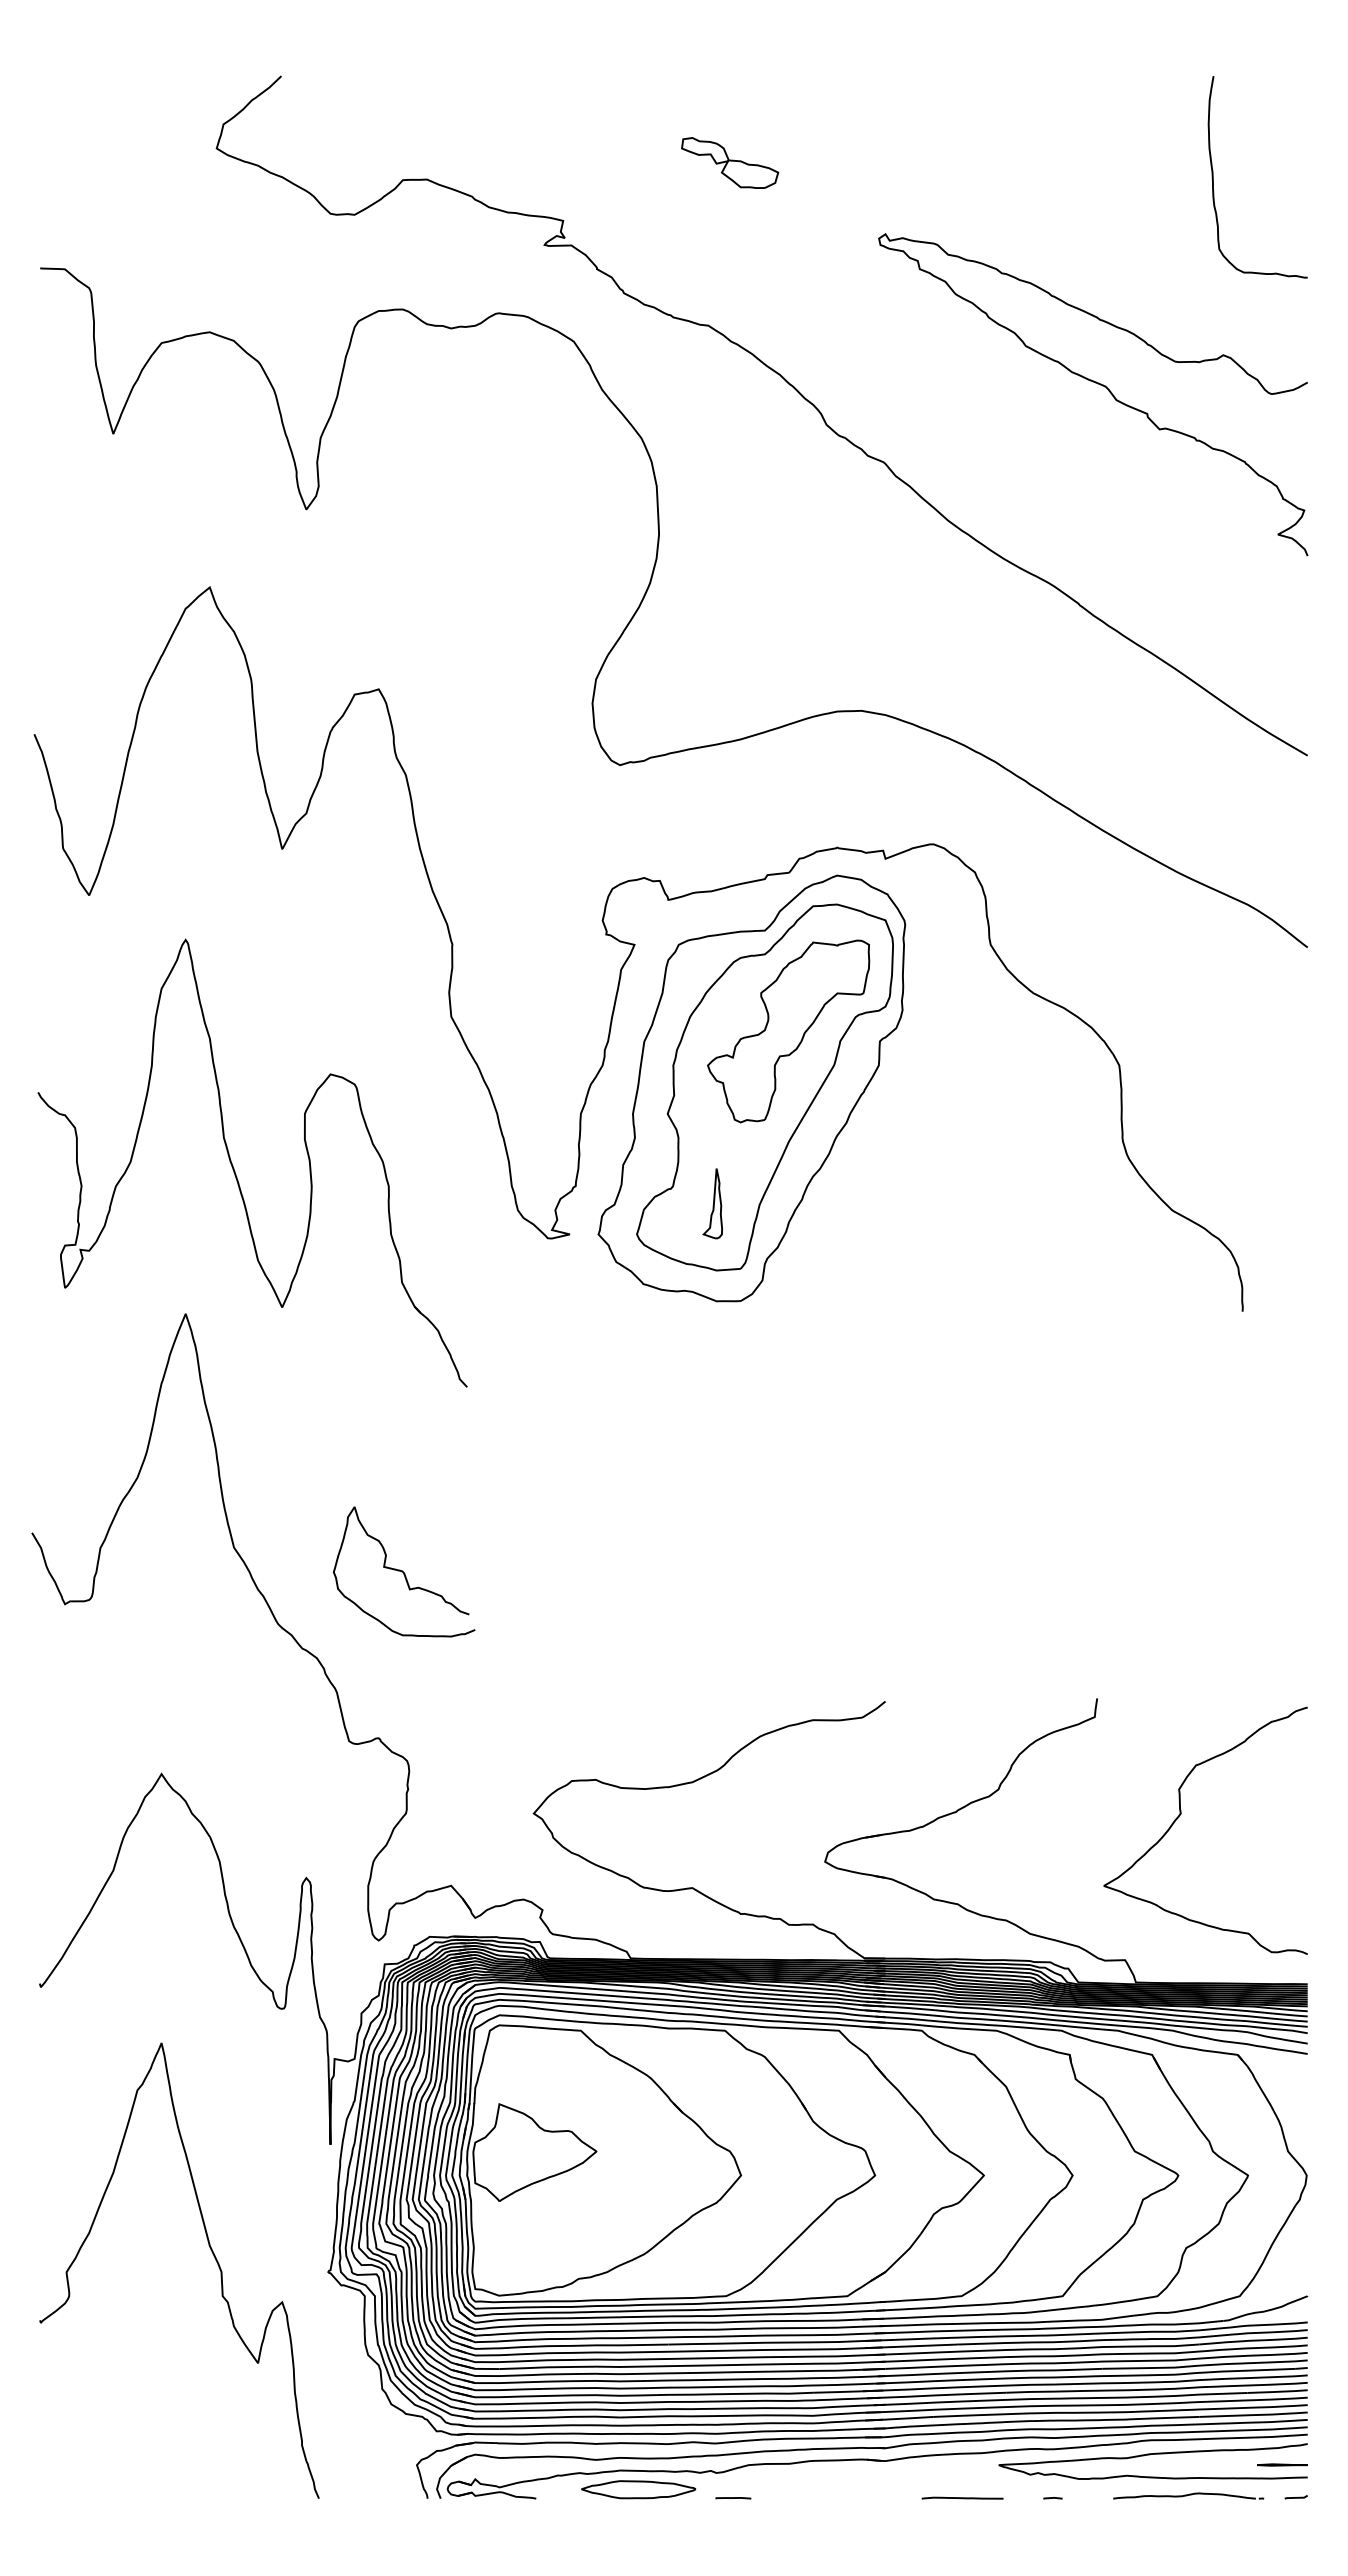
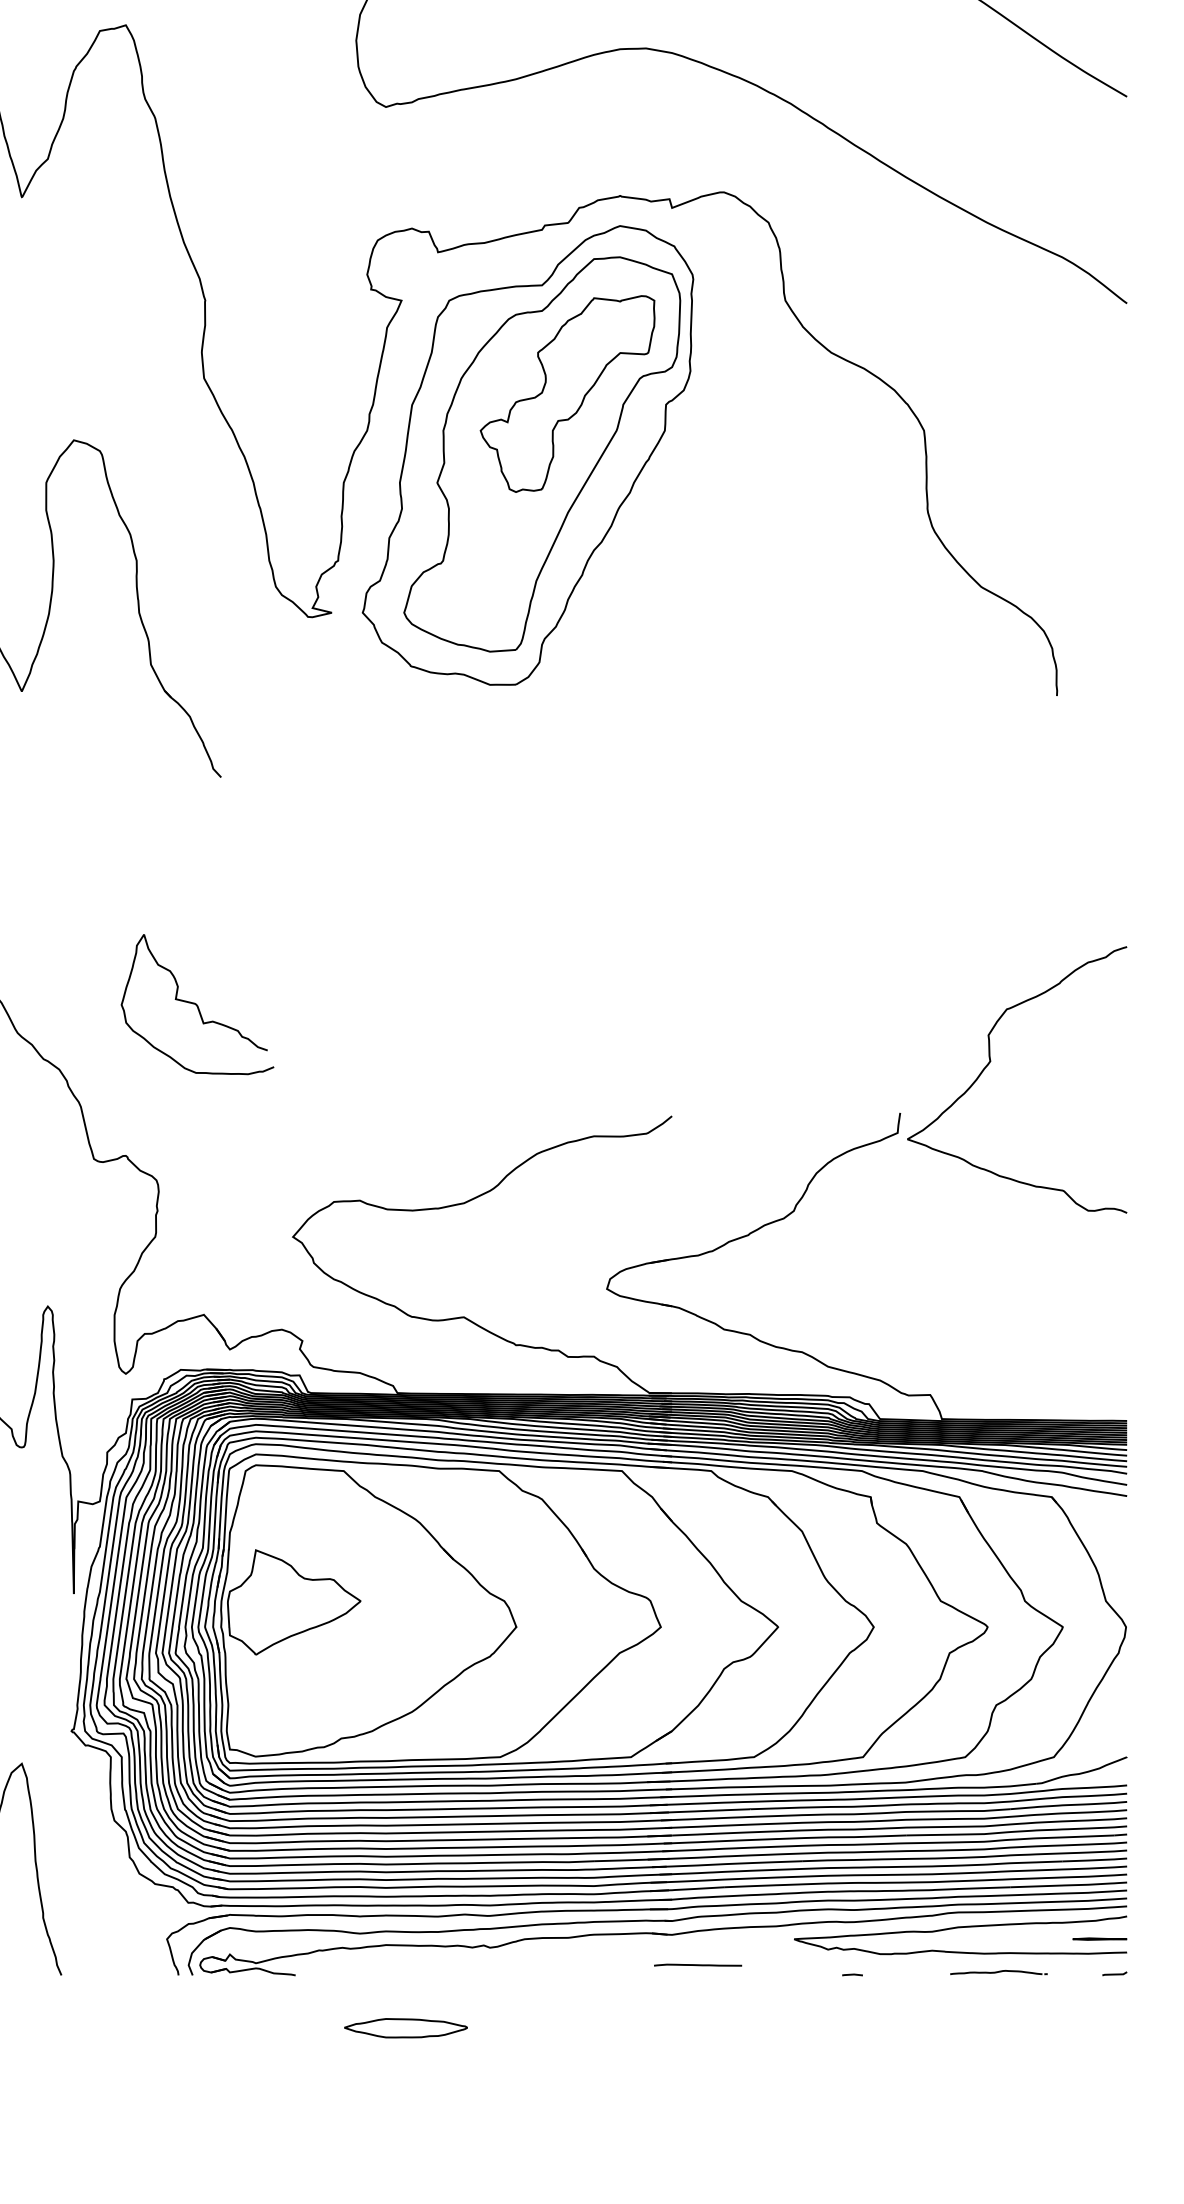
part: (712, 1203) -> (485, 579), removed
curve: (403, 1571) -> (196, 1004), moved
curve: (1181, 1814) -> (991, 1062), moved
part: (638, 2489) -> (405, 2028), moved
part: (1188, 2495) -> (998, 1971), size x0.6
line: (962, 2497) -> (697, 1964), moved
line: (733, 2498) -> (508, 1975), removed

